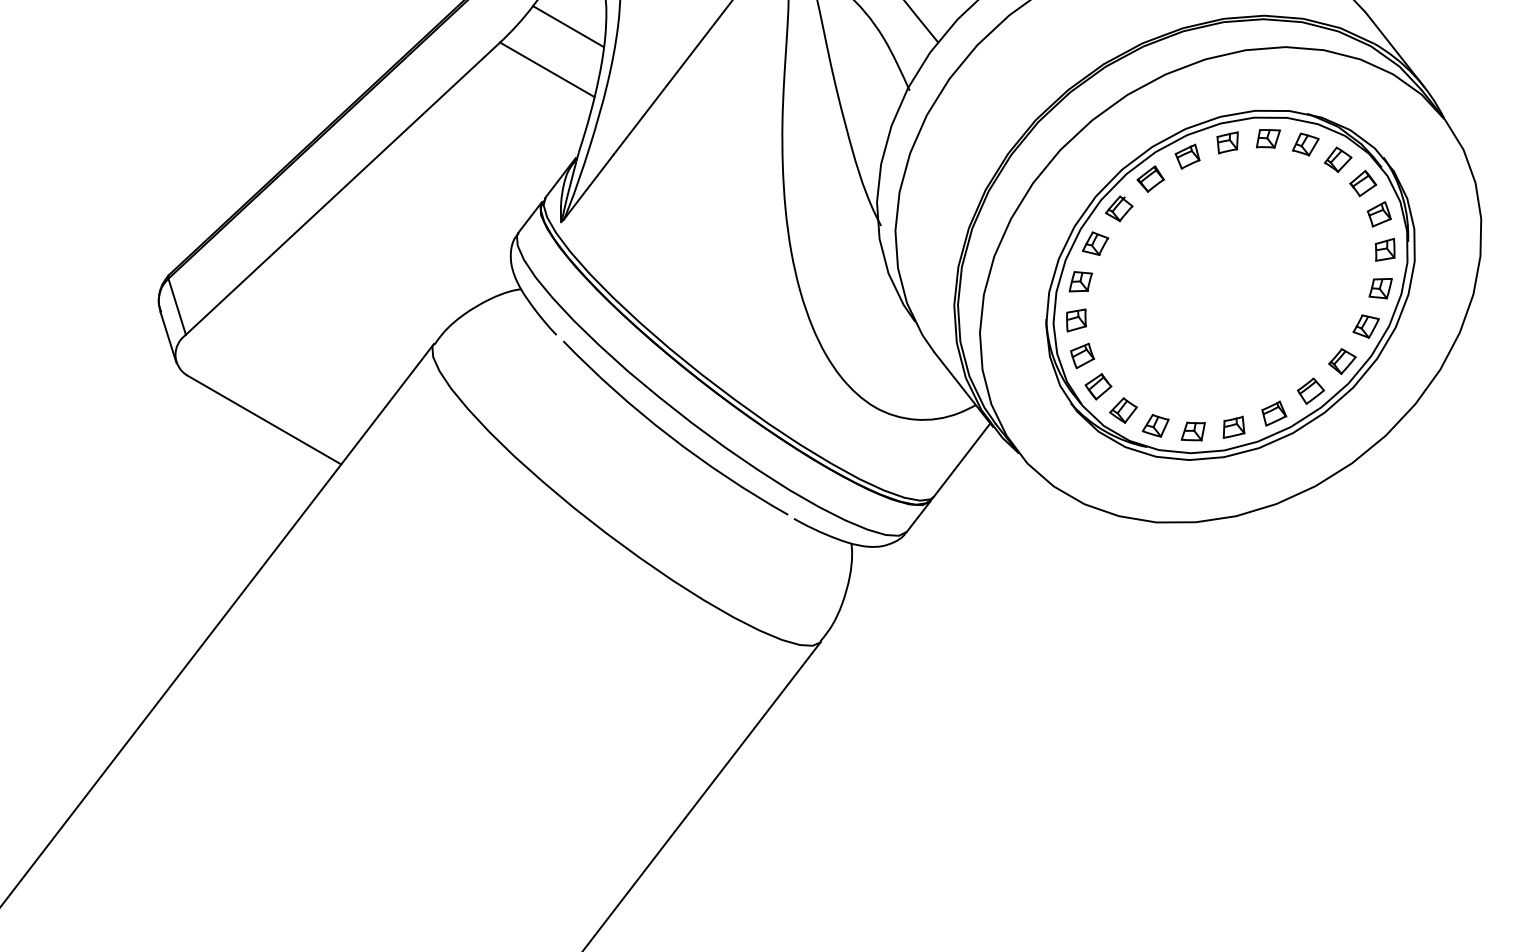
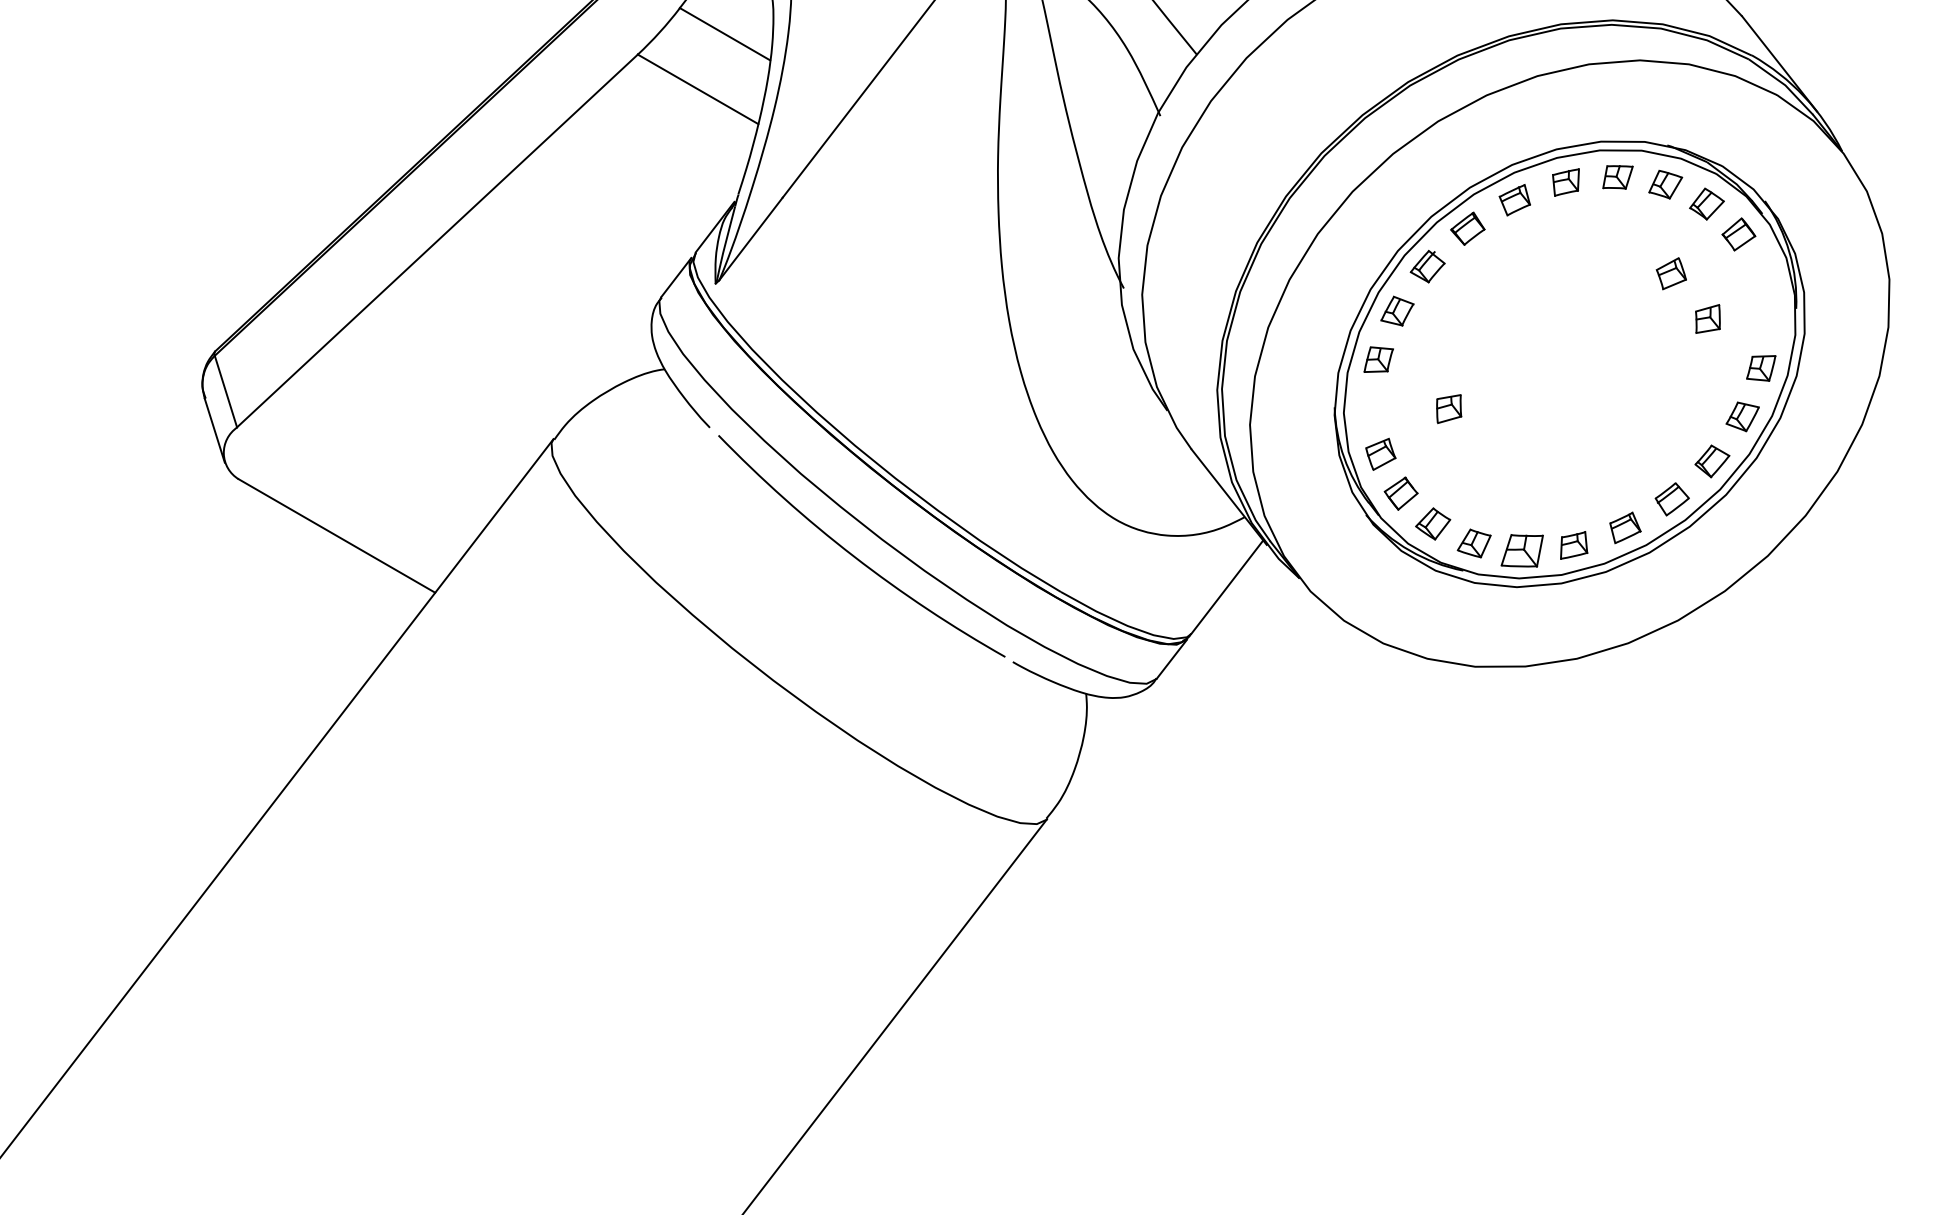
part: (1378, 214) -> (1670, 273), moved
part: (1384, 249) -> (1707, 318), moved
part: (1076, 320) -> (1449, 409), moved
part: (1192, 431) -> (1521, 550), size x1.4

